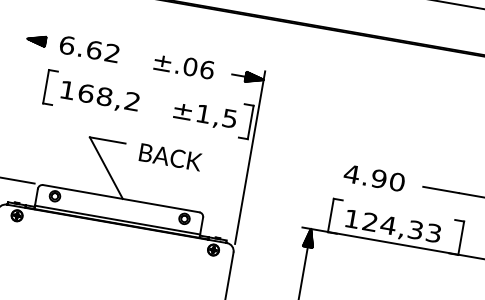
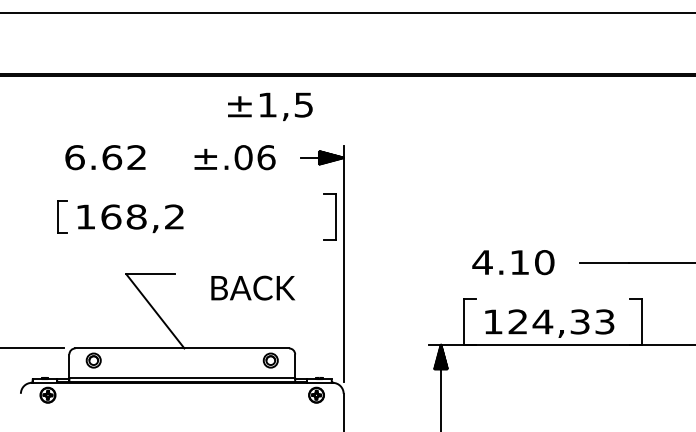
part: (36, 40) -> (33, 157), removed
part: (50, 86) -> (62, 216), size x0.7
text: (205, 115) -> (270, 106), moved
text: (170, 156) -> (253, 287), moved
text: (378, 178) -> (519, 262), 4.90 -> 4.10

